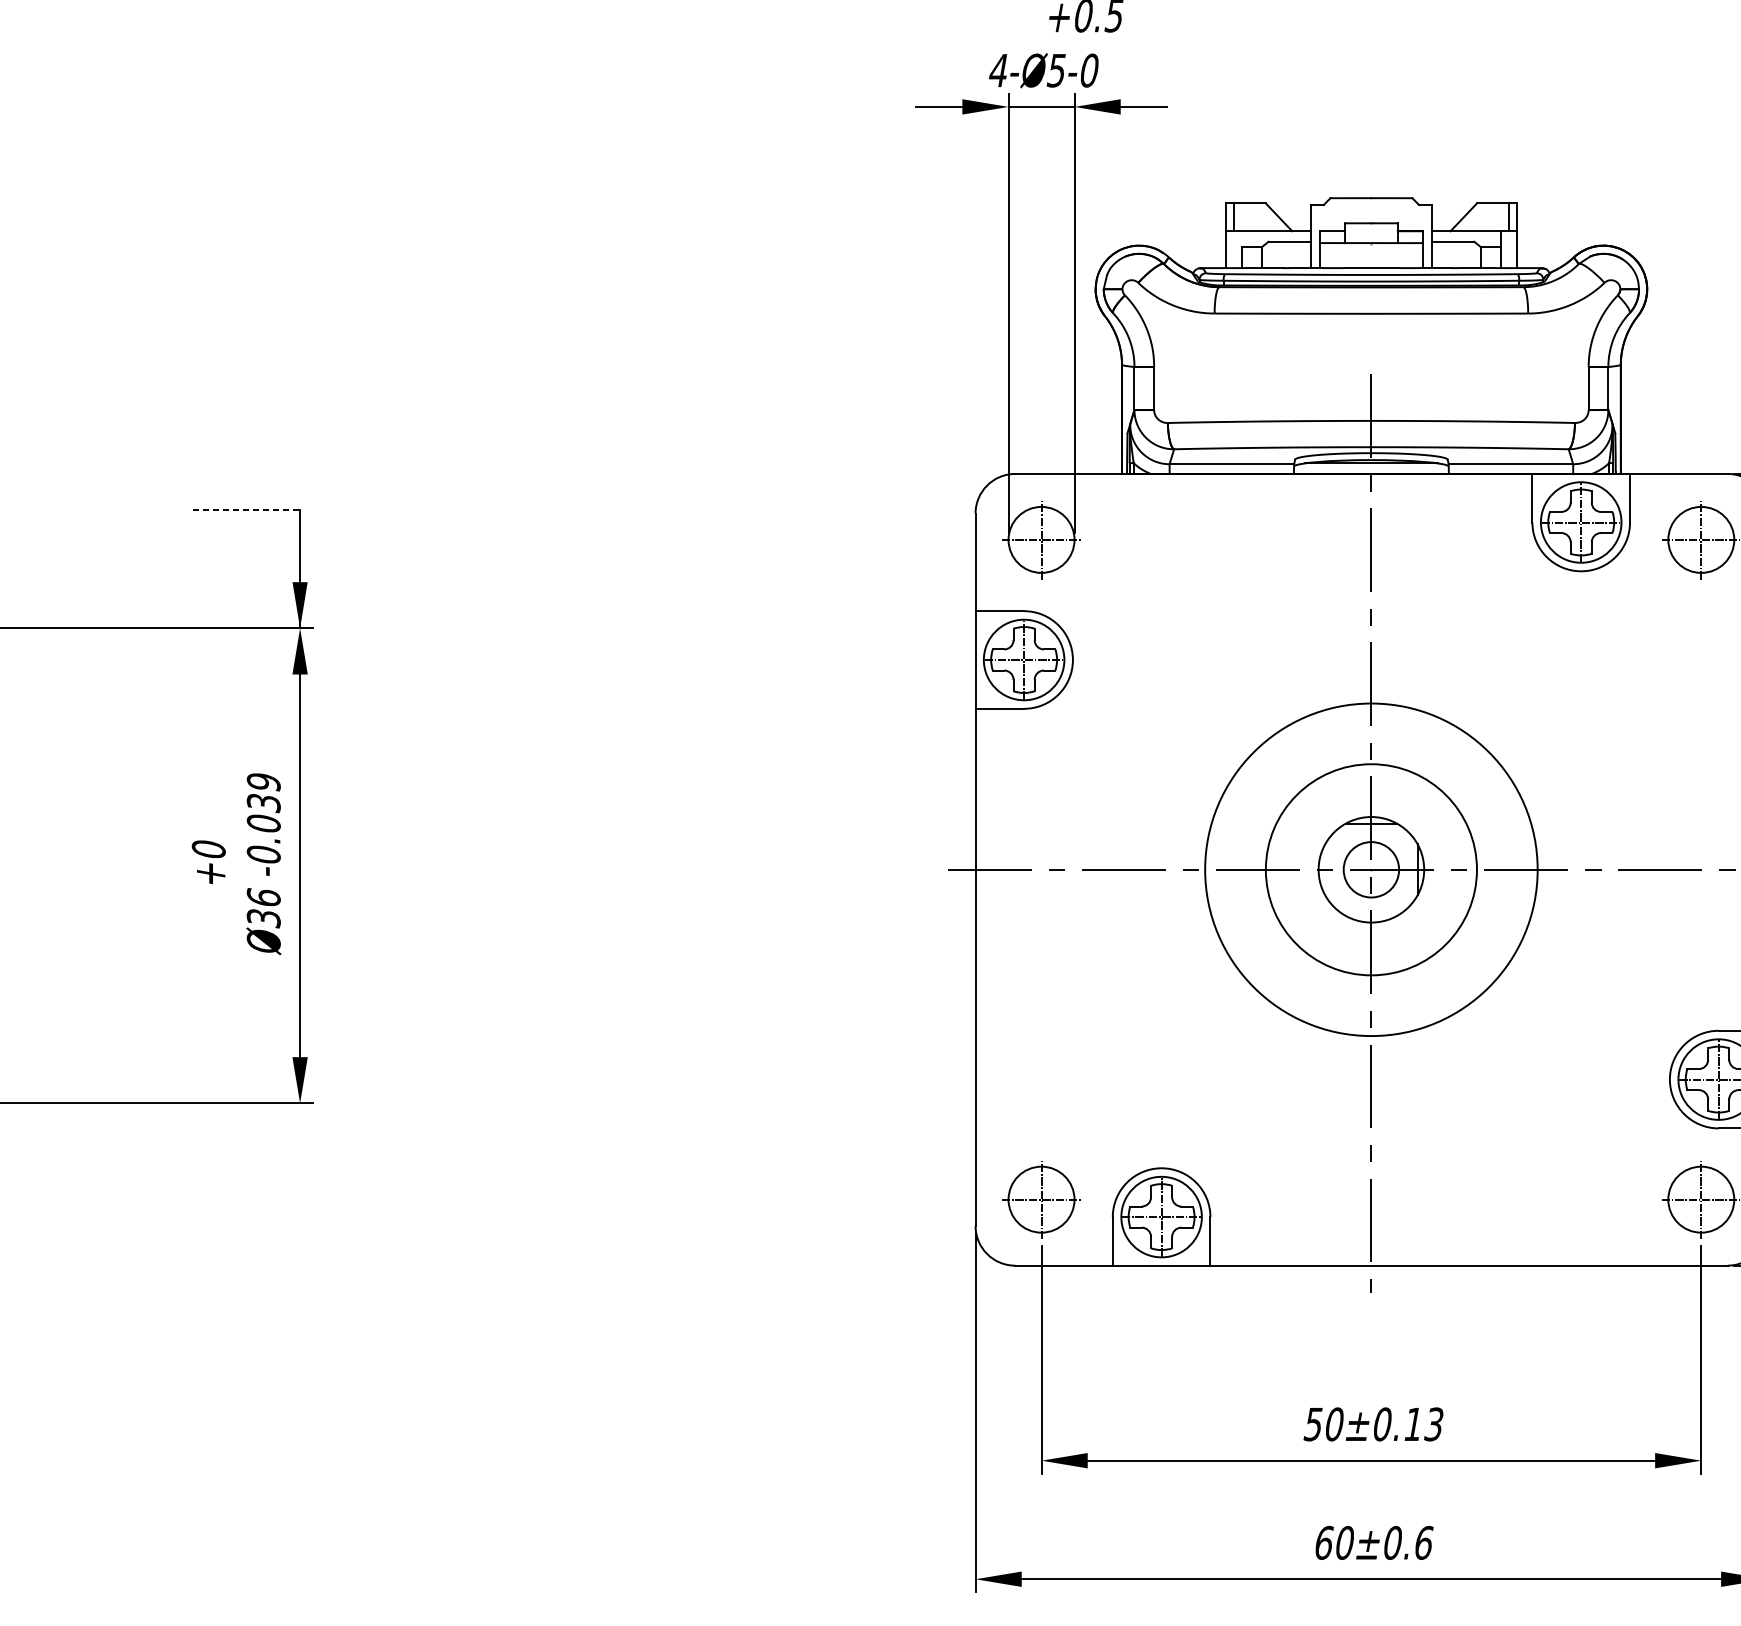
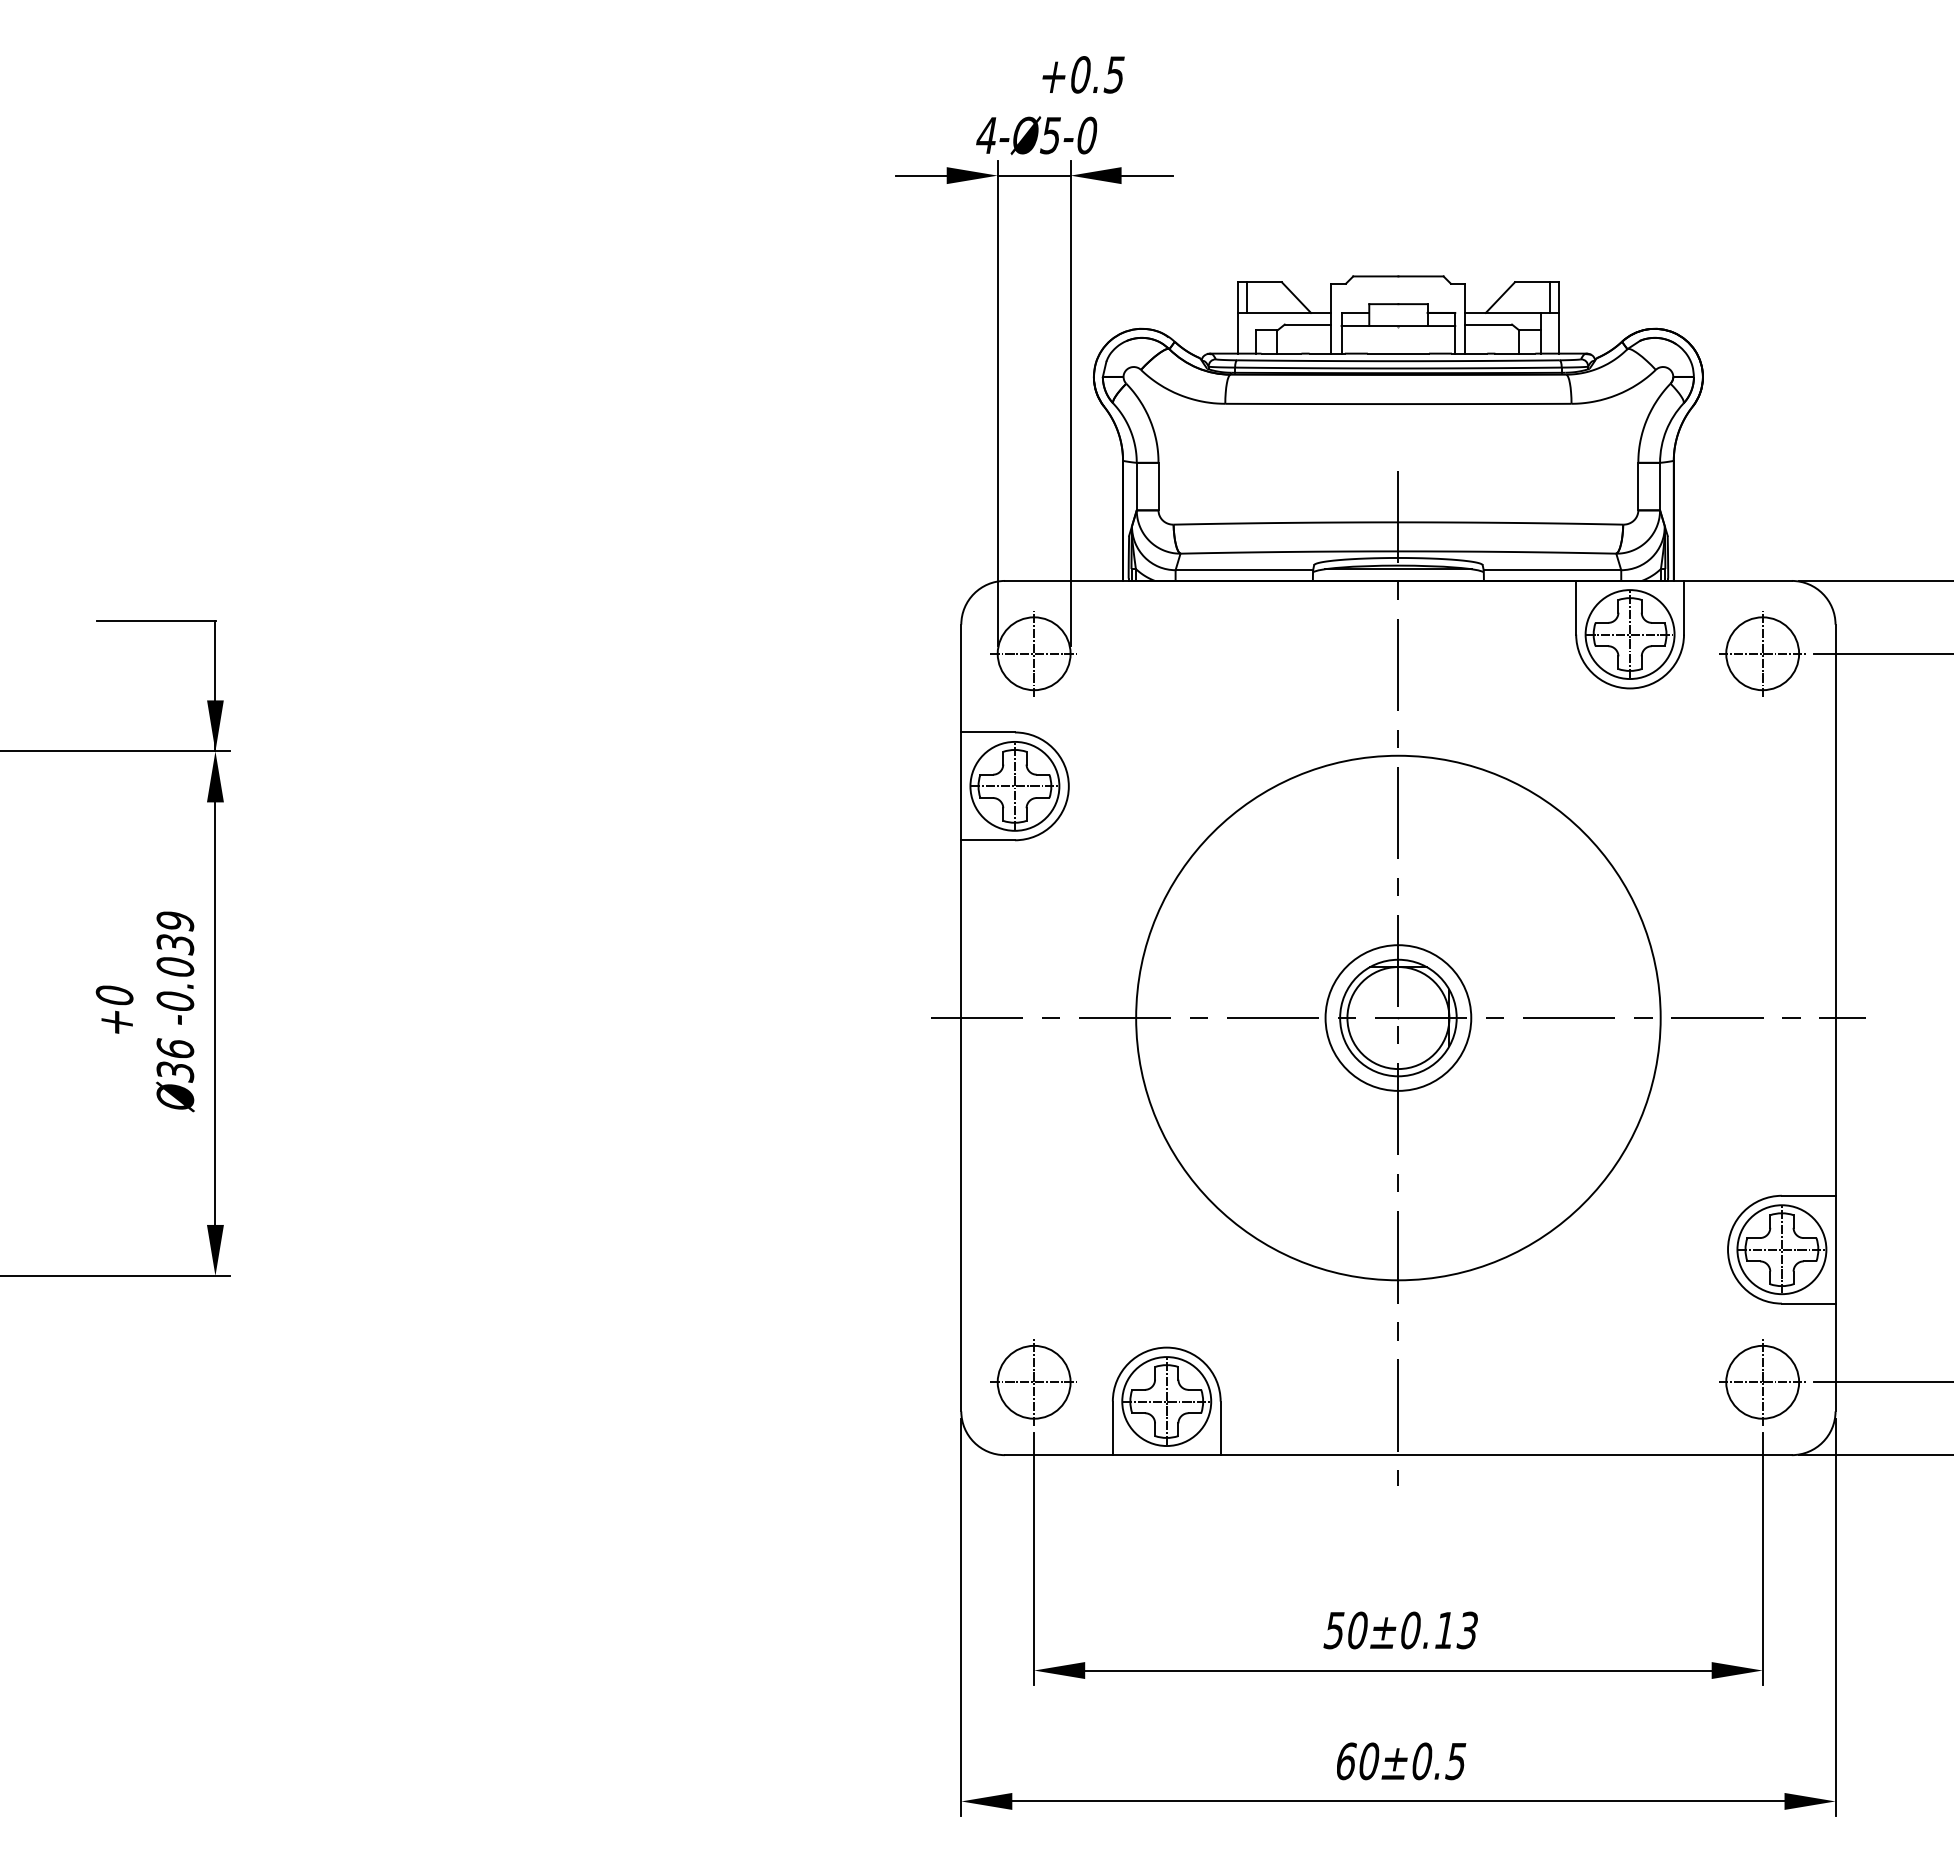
line: (246, 509) -> (156, 620), dashed -> solid
circle: (1371, 869) -> (1398, 1017), size x0.62
circle: (1371, 869) -> (1398, 1017), size x1.43
circle: (1371, 870) -> (1398, 1018), size x1.67
text: (1424, 1543) -> (1456, 1761), 60±0.6 -> 60±0.5

